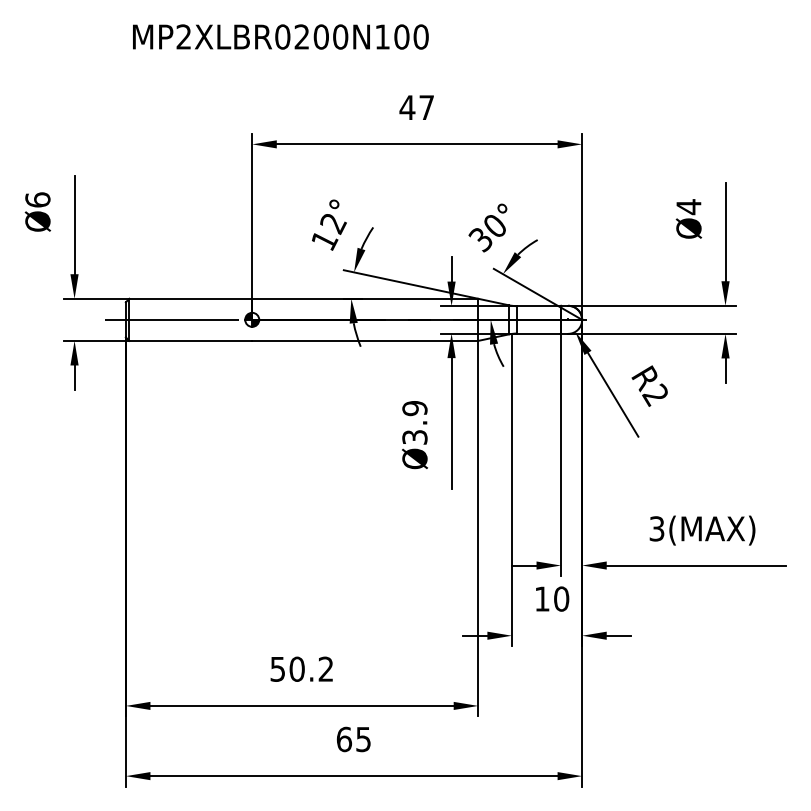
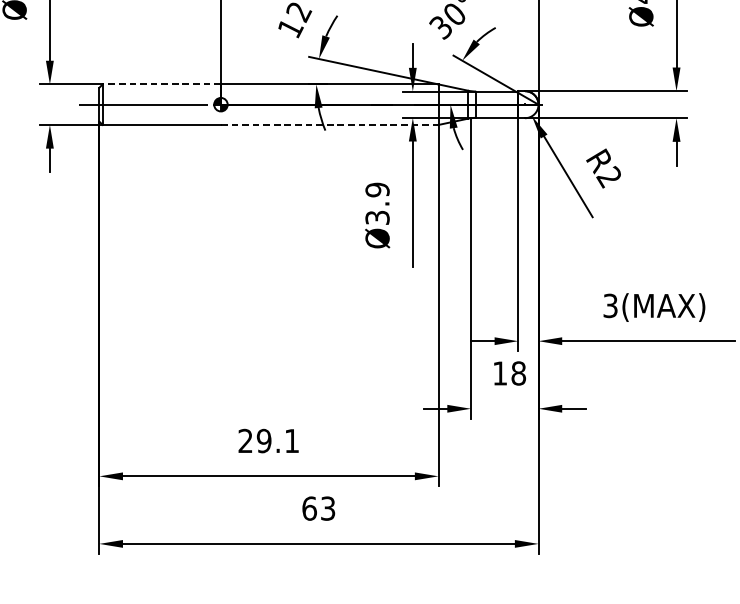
line: (190, 298) -> (161, 84), solid -> dashed
line: (365, 340) -> (329, 124), solid -> dashed
text: (561, 598) -> (518, 372), 10 -> 18
text: (301, 668) -> (268, 440), 50.2 -> 29.1
text: (363, 738) -> (328, 507), 65 -> 63

